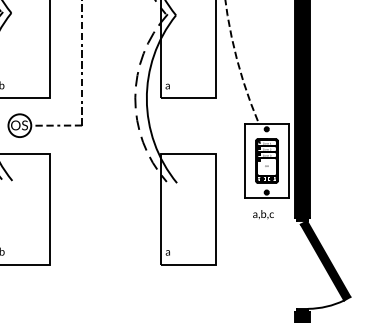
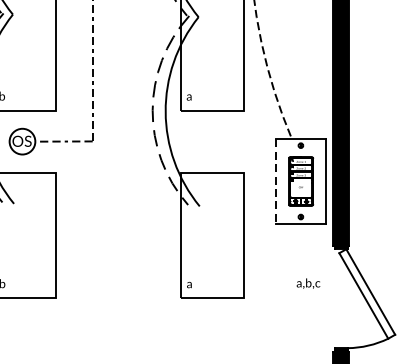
line: (244, 161) -> (275, 182), solid -> dashed
text: (263, 214) -> (308, 283), moved
fill: (325, 260) -> (367, 293), removed

